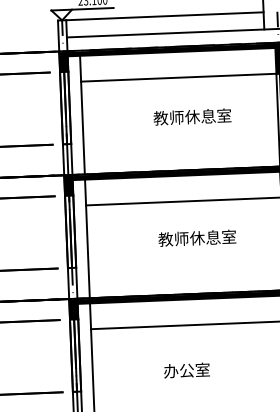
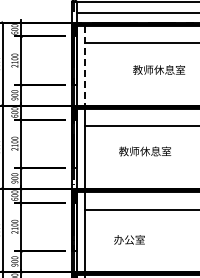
line: (82, 114) -> (85, 65), solid -> dashed
text: (197, 238) -> (145, 151), moved
text: (186, 369) -> (129, 239), moved

